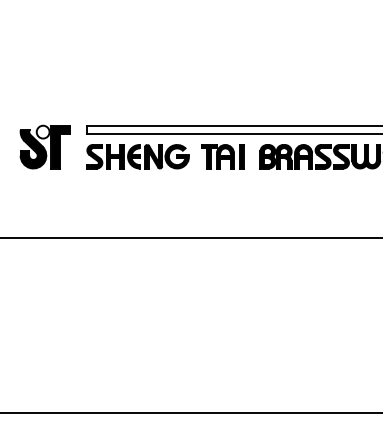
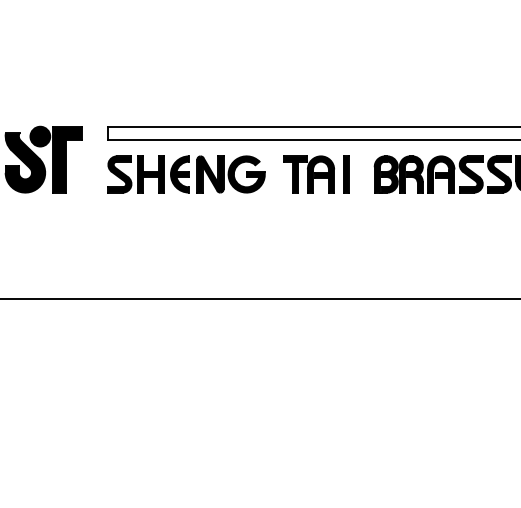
fill: (42, 131) -> (39, 135), added

